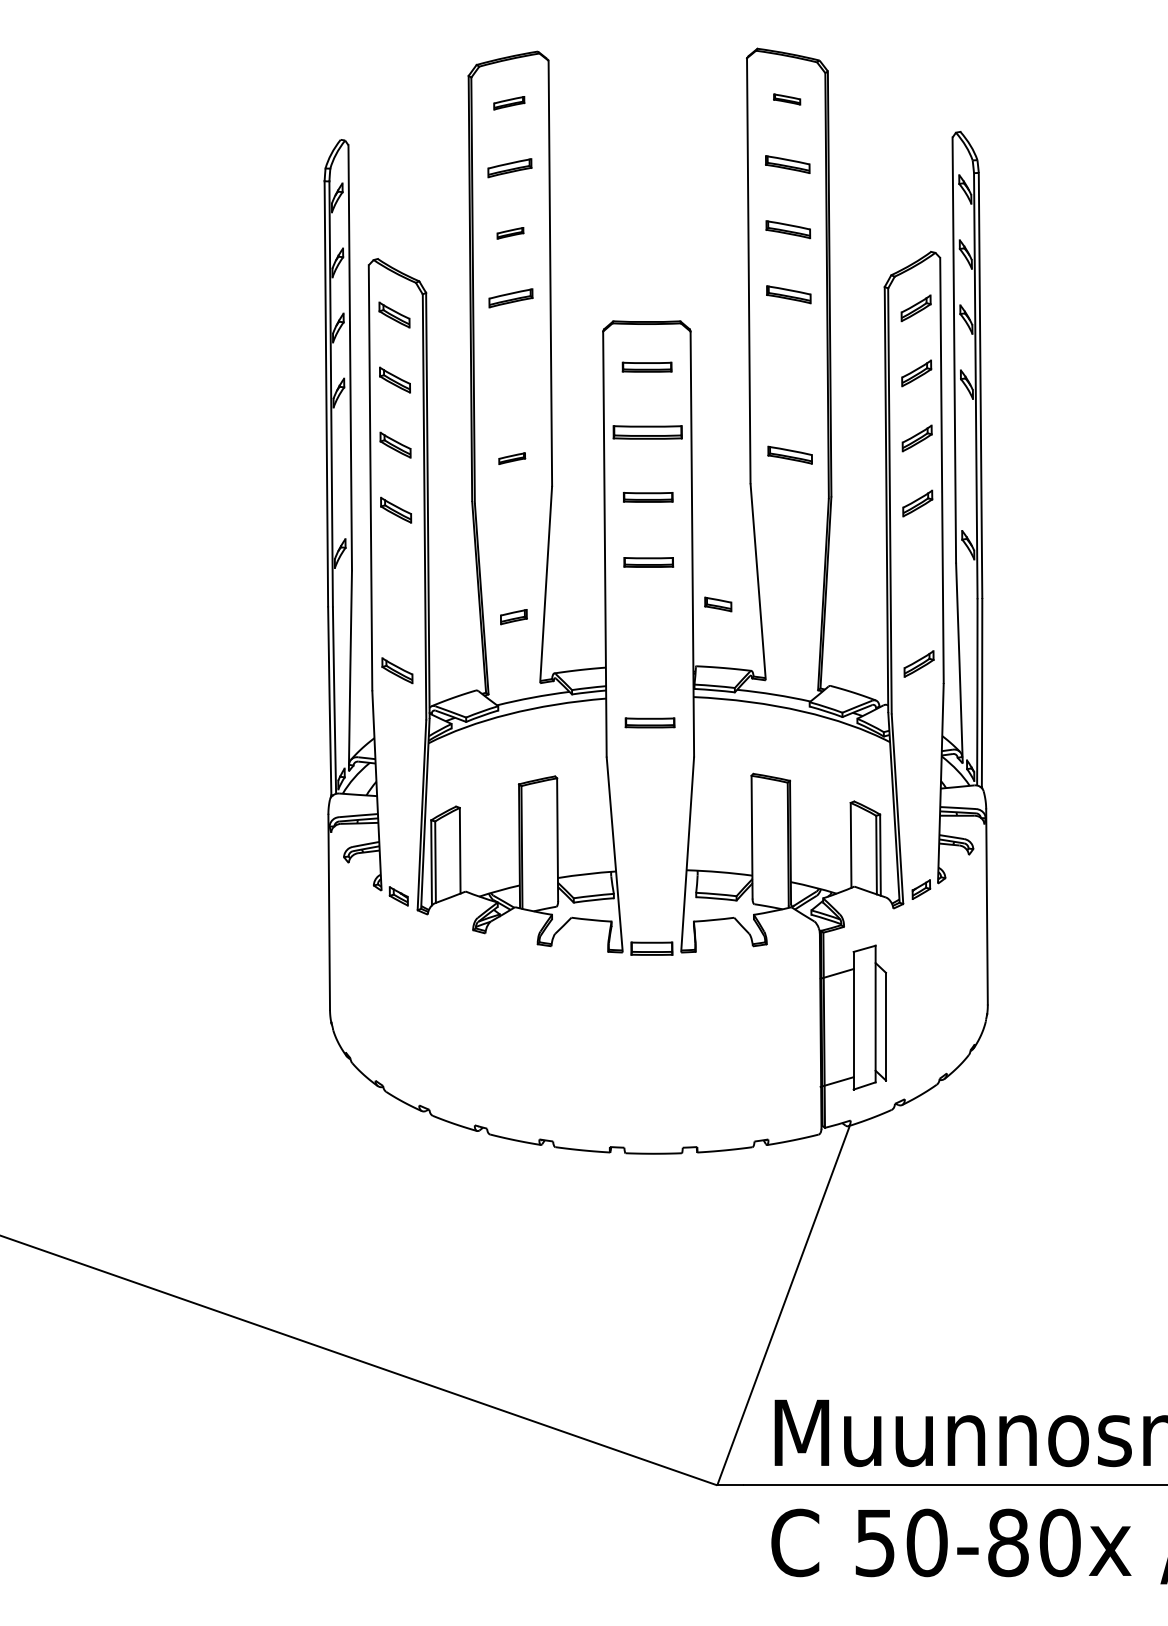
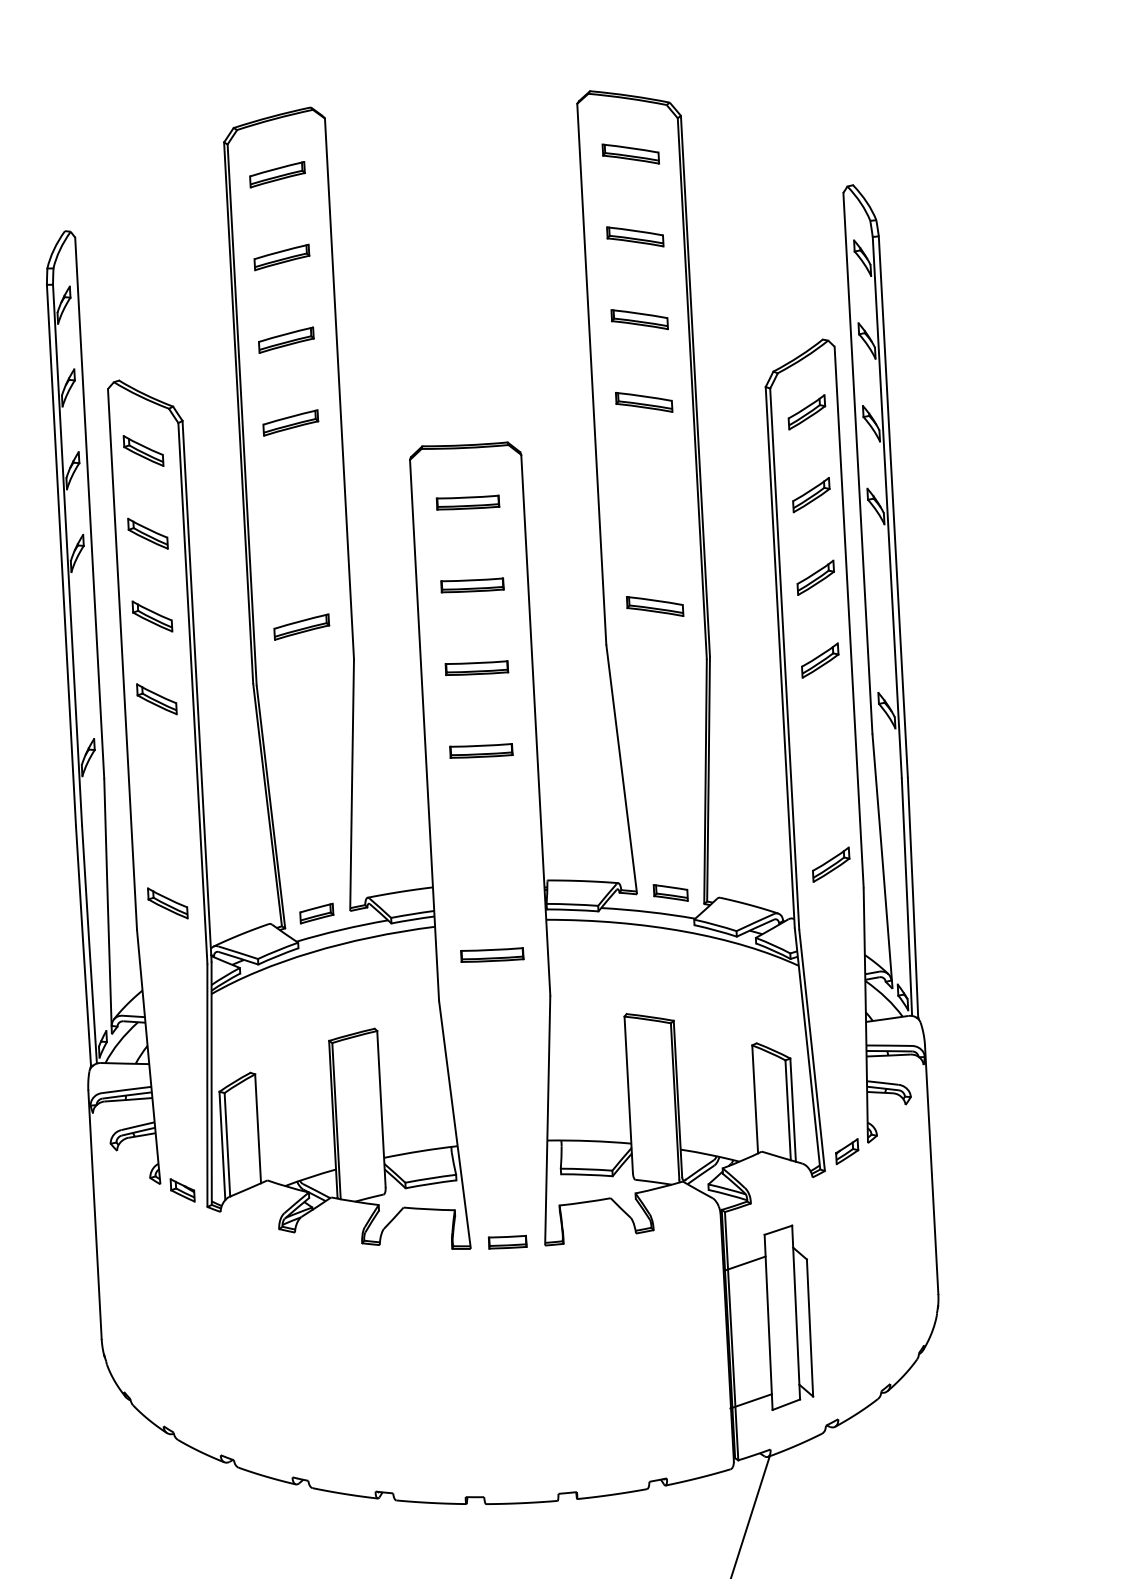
part: (786, 99) -> (629, 154), size x1.67
part: (508, 103) -> (276, 175), size x1.43
part: (510, 233) -> (286, 340), size x1.67
part: (647, 431) -> (472, 584), size x0.71
part: (511, 458) -> (300, 626), size x1.67
part: (718, 604) -> (671, 892), moved
part: (513, 617) -> (316, 914), moved
part: (651, 948) -> (507, 1242), size x0.71

